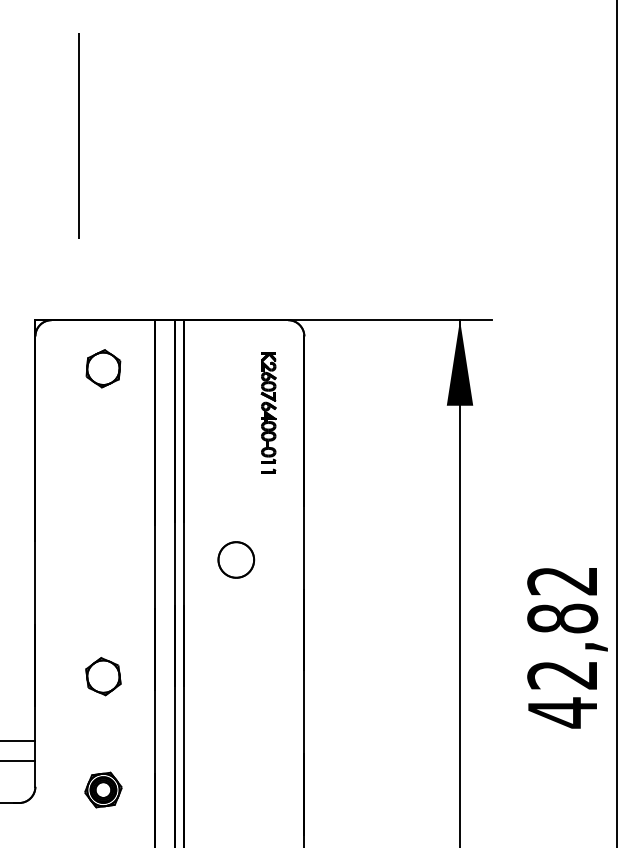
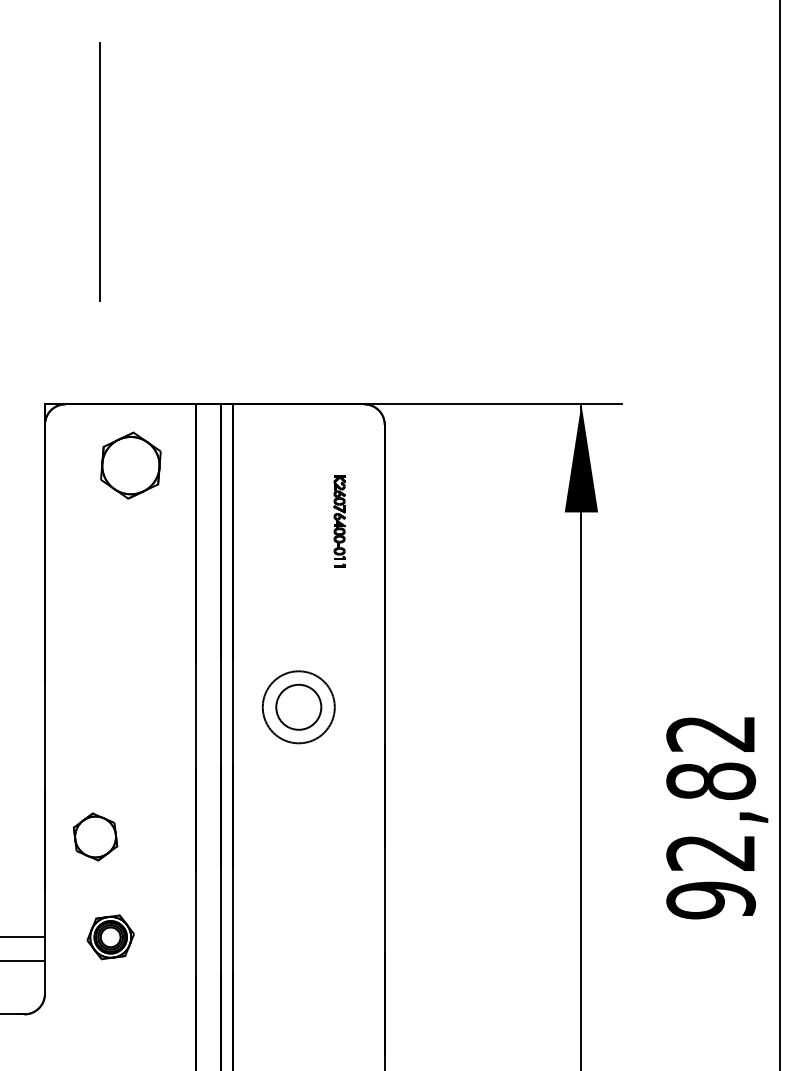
part: (103, 368) -> (131, 465), size x1.4
part: (268, 412) -> (339, 520), size x0.6
circle: (236, 559) -> (299, 706), size x1.6
part: (103, 676) -> (95, 836), moved
text: (562, 712) -> (710, 899), 42,82 -> 92,82
part: (103, 789) -> (110, 936), moved

